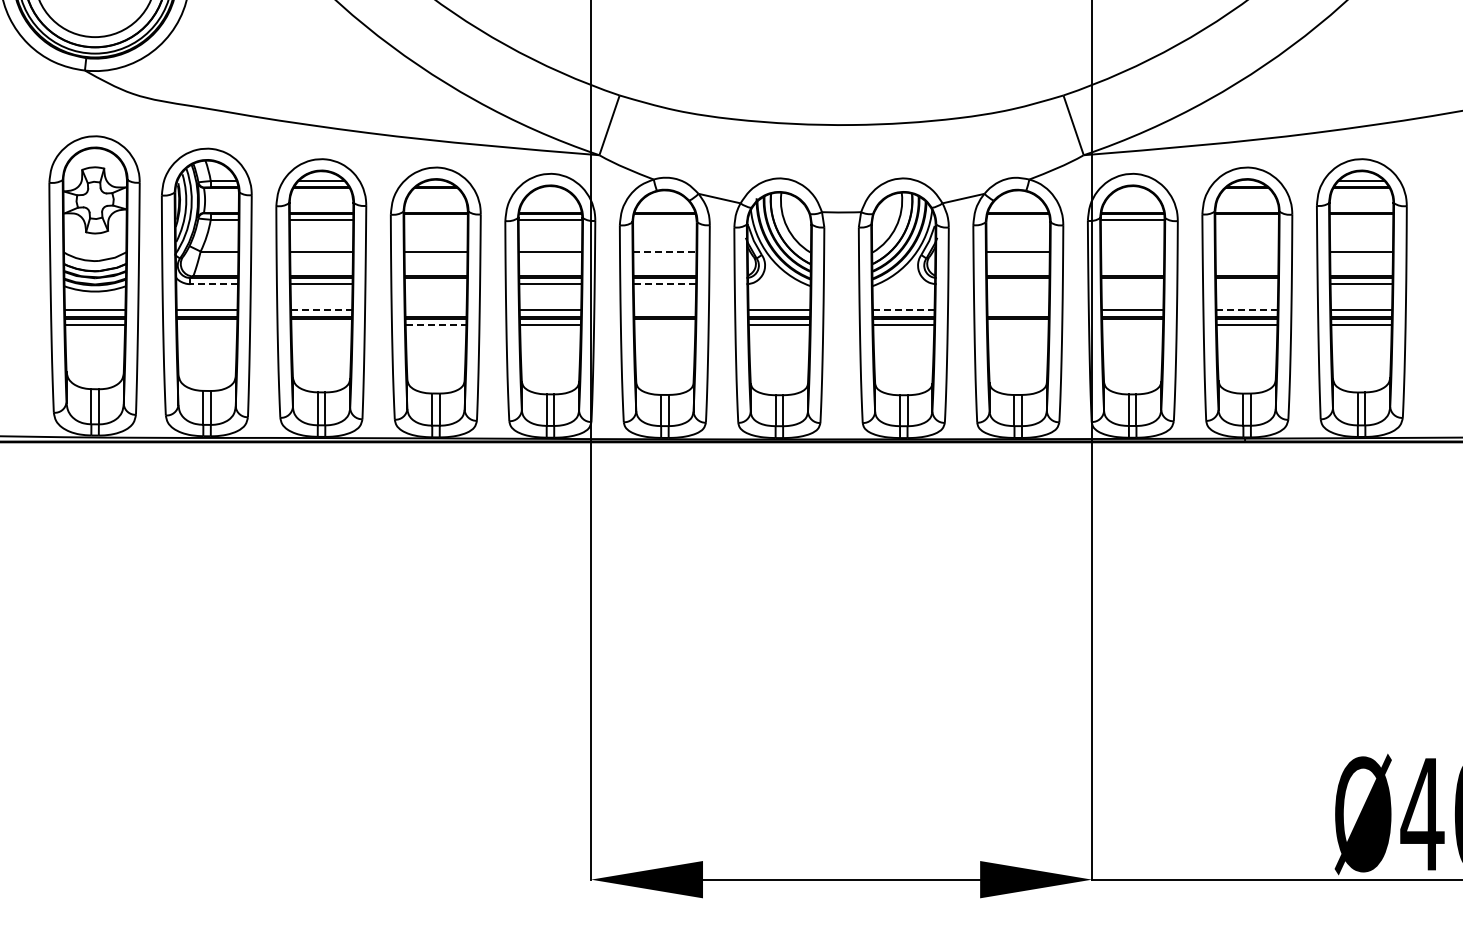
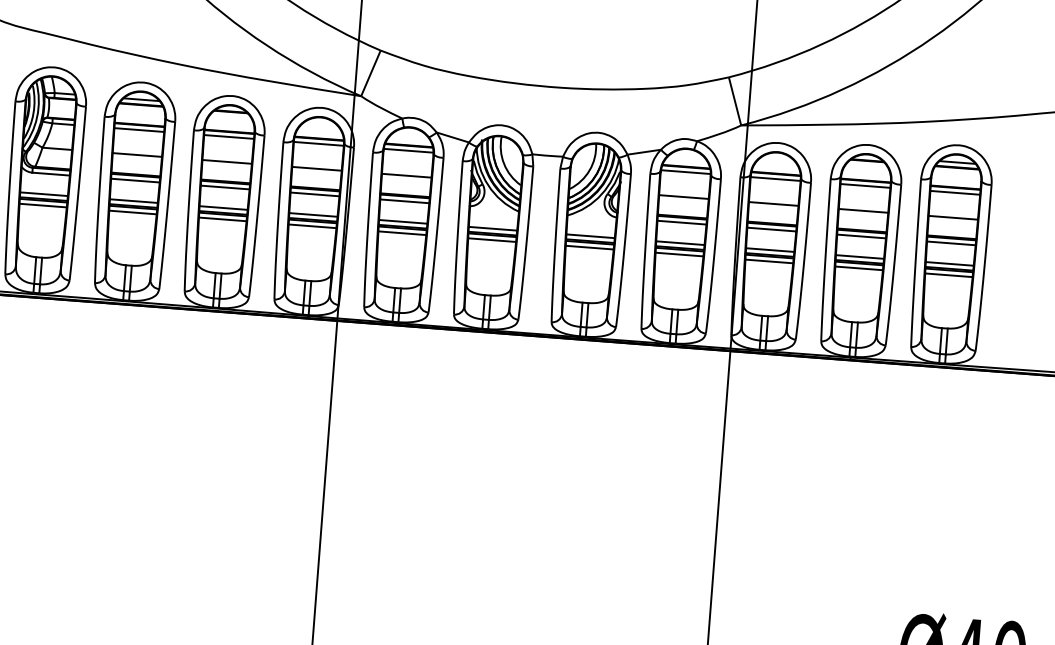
line: (435, 219) -> (228, 136), added
line: (664, 219) -> (408, 150), added
line: (1017, 219) -> (685, 171), added
line: (1246, 219) -> (864, 185), added
line: (1361, 219) -> (955, 192), added
line: (664, 251) -> (406, 175), dashed -> solid
line: (1132, 251) -> (773, 203), added
line: (1246, 251) -> (863, 210), added
line: (214, 284) -> (51, 174), dashed -> solid
line: (435, 284) -> (224, 187), added
line: (664, 284) -> (404, 201), dashed -> solid
line: (1018, 284) -> (682, 222), added
line: (1132, 284) -> (771, 229), added
line: (1247, 284) -> (861, 236), added
line: (321, 310) -> (133, 201), dashed -> solid
line: (435, 310) -> (223, 208), added
line: (664, 310) -> (402, 221), added
line: (903, 310) -> (590, 236), dashed -> solid
line: (1017, 310) -> (679, 243), added
line: (1247, 310) -> (860, 257), dashed -> solid
line: (207, 324) -> (43, 205), added
line: (321, 324) -> (132, 212), added
line: (436, 324) -> (223, 219), dashed -> solid
line: (664, 324) -> (402, 232), added
line: (1017, 324) -> (678, 254), added
line: (1132, 324) -> (769, 261), added

